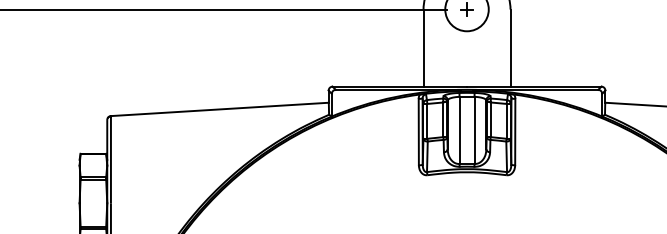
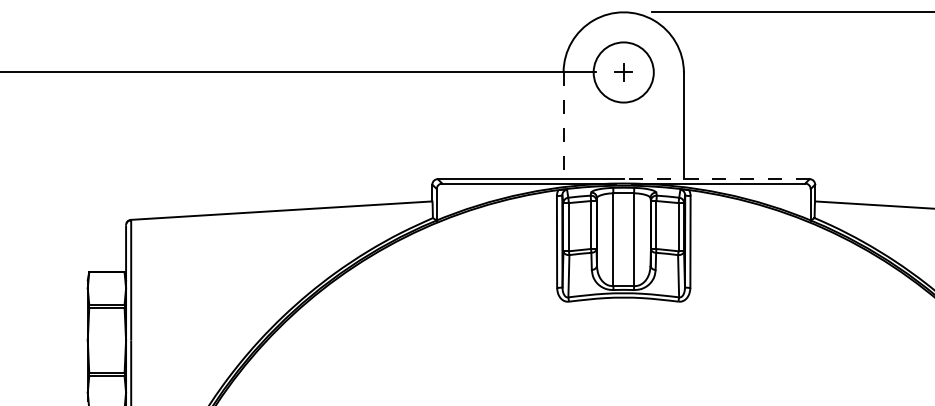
line: (423, 48) -> (563, 126), solid -> dashed
line: (534, 86) -> (716, 179), solid -> dashed

